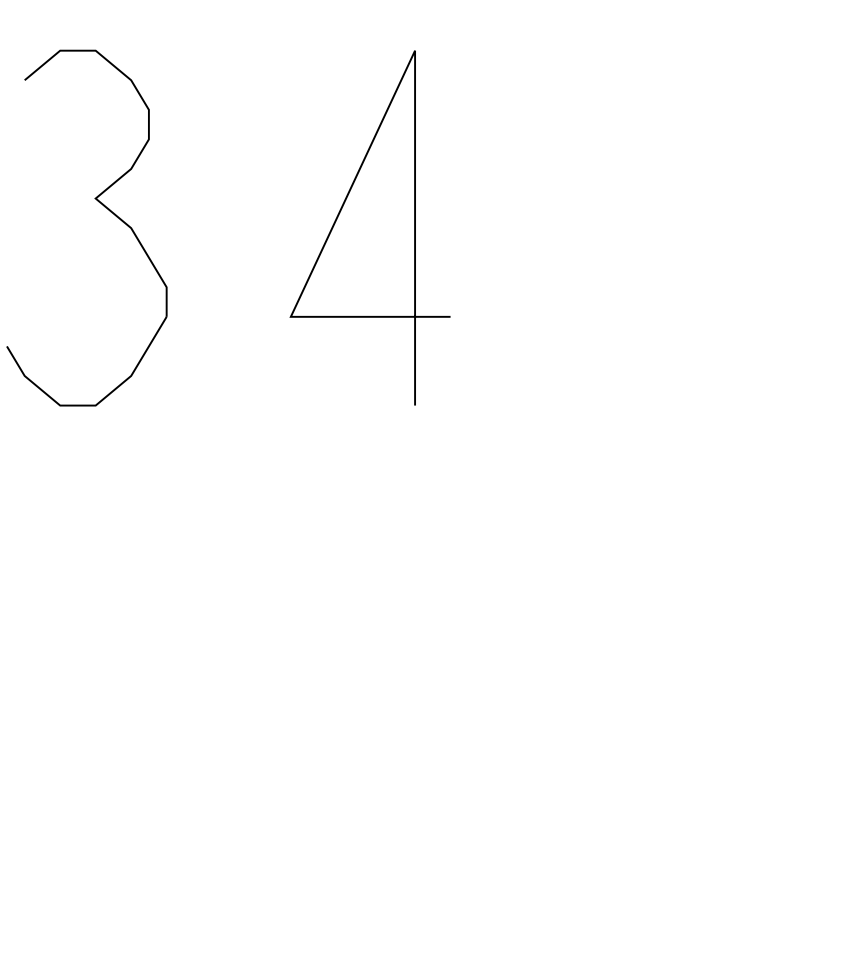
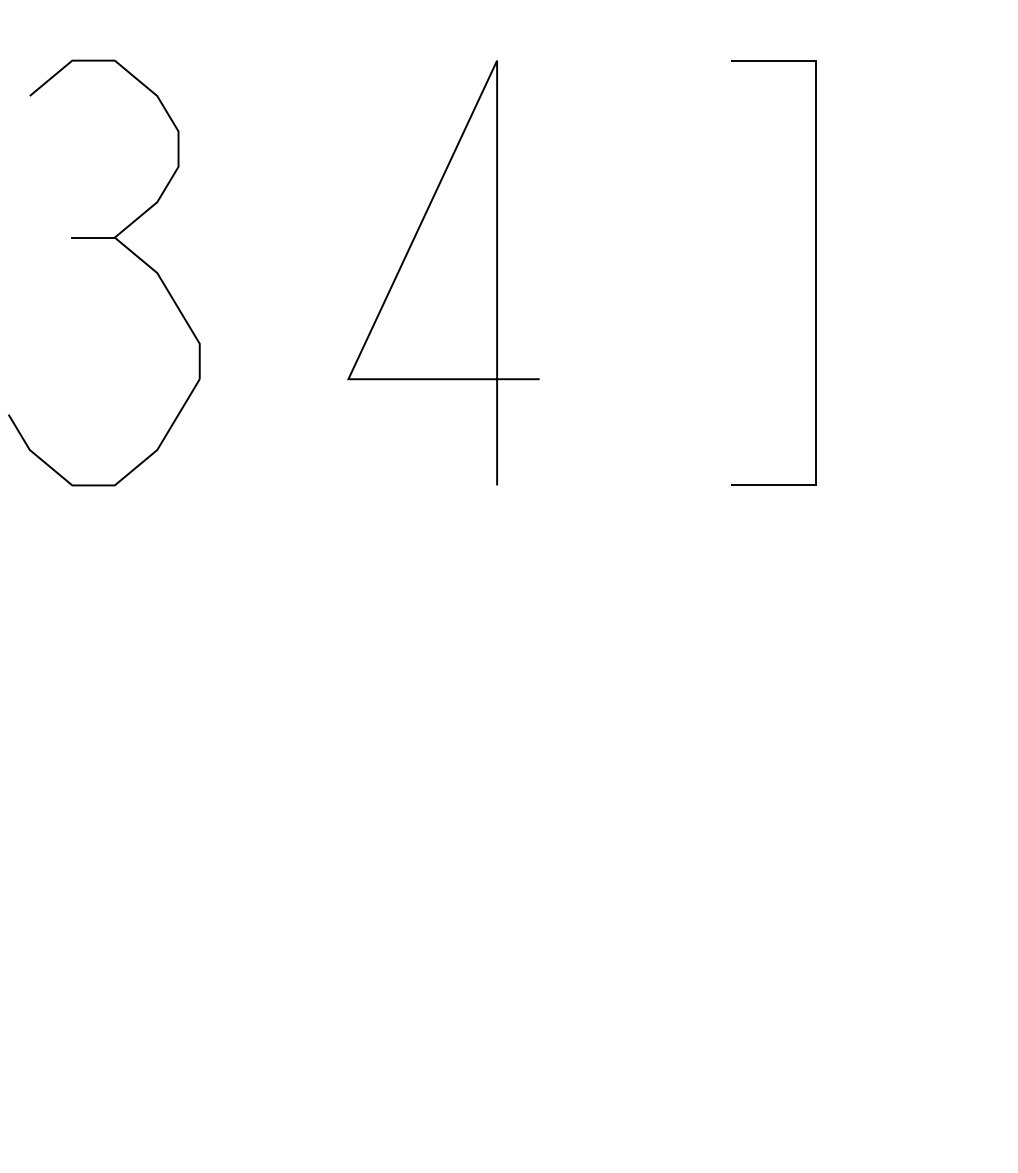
line: (77, 198) -> (93, 237), added
line: (681, 227) -> (815, 272), added

